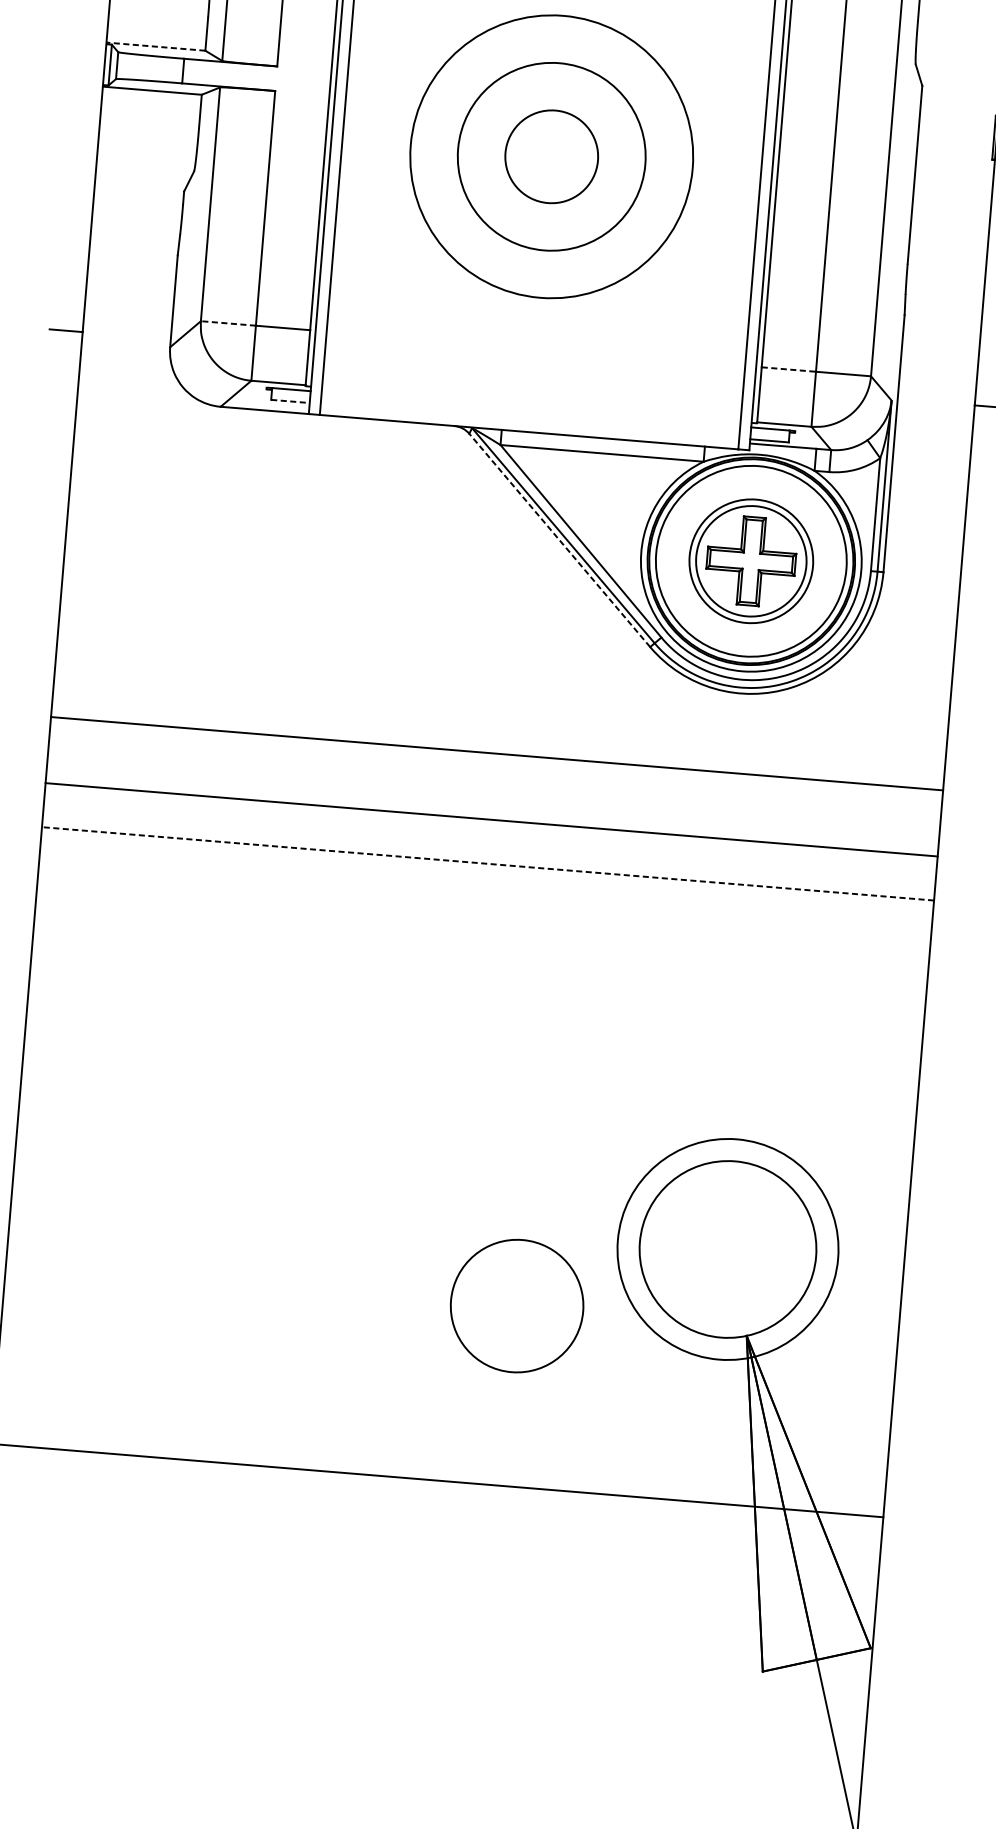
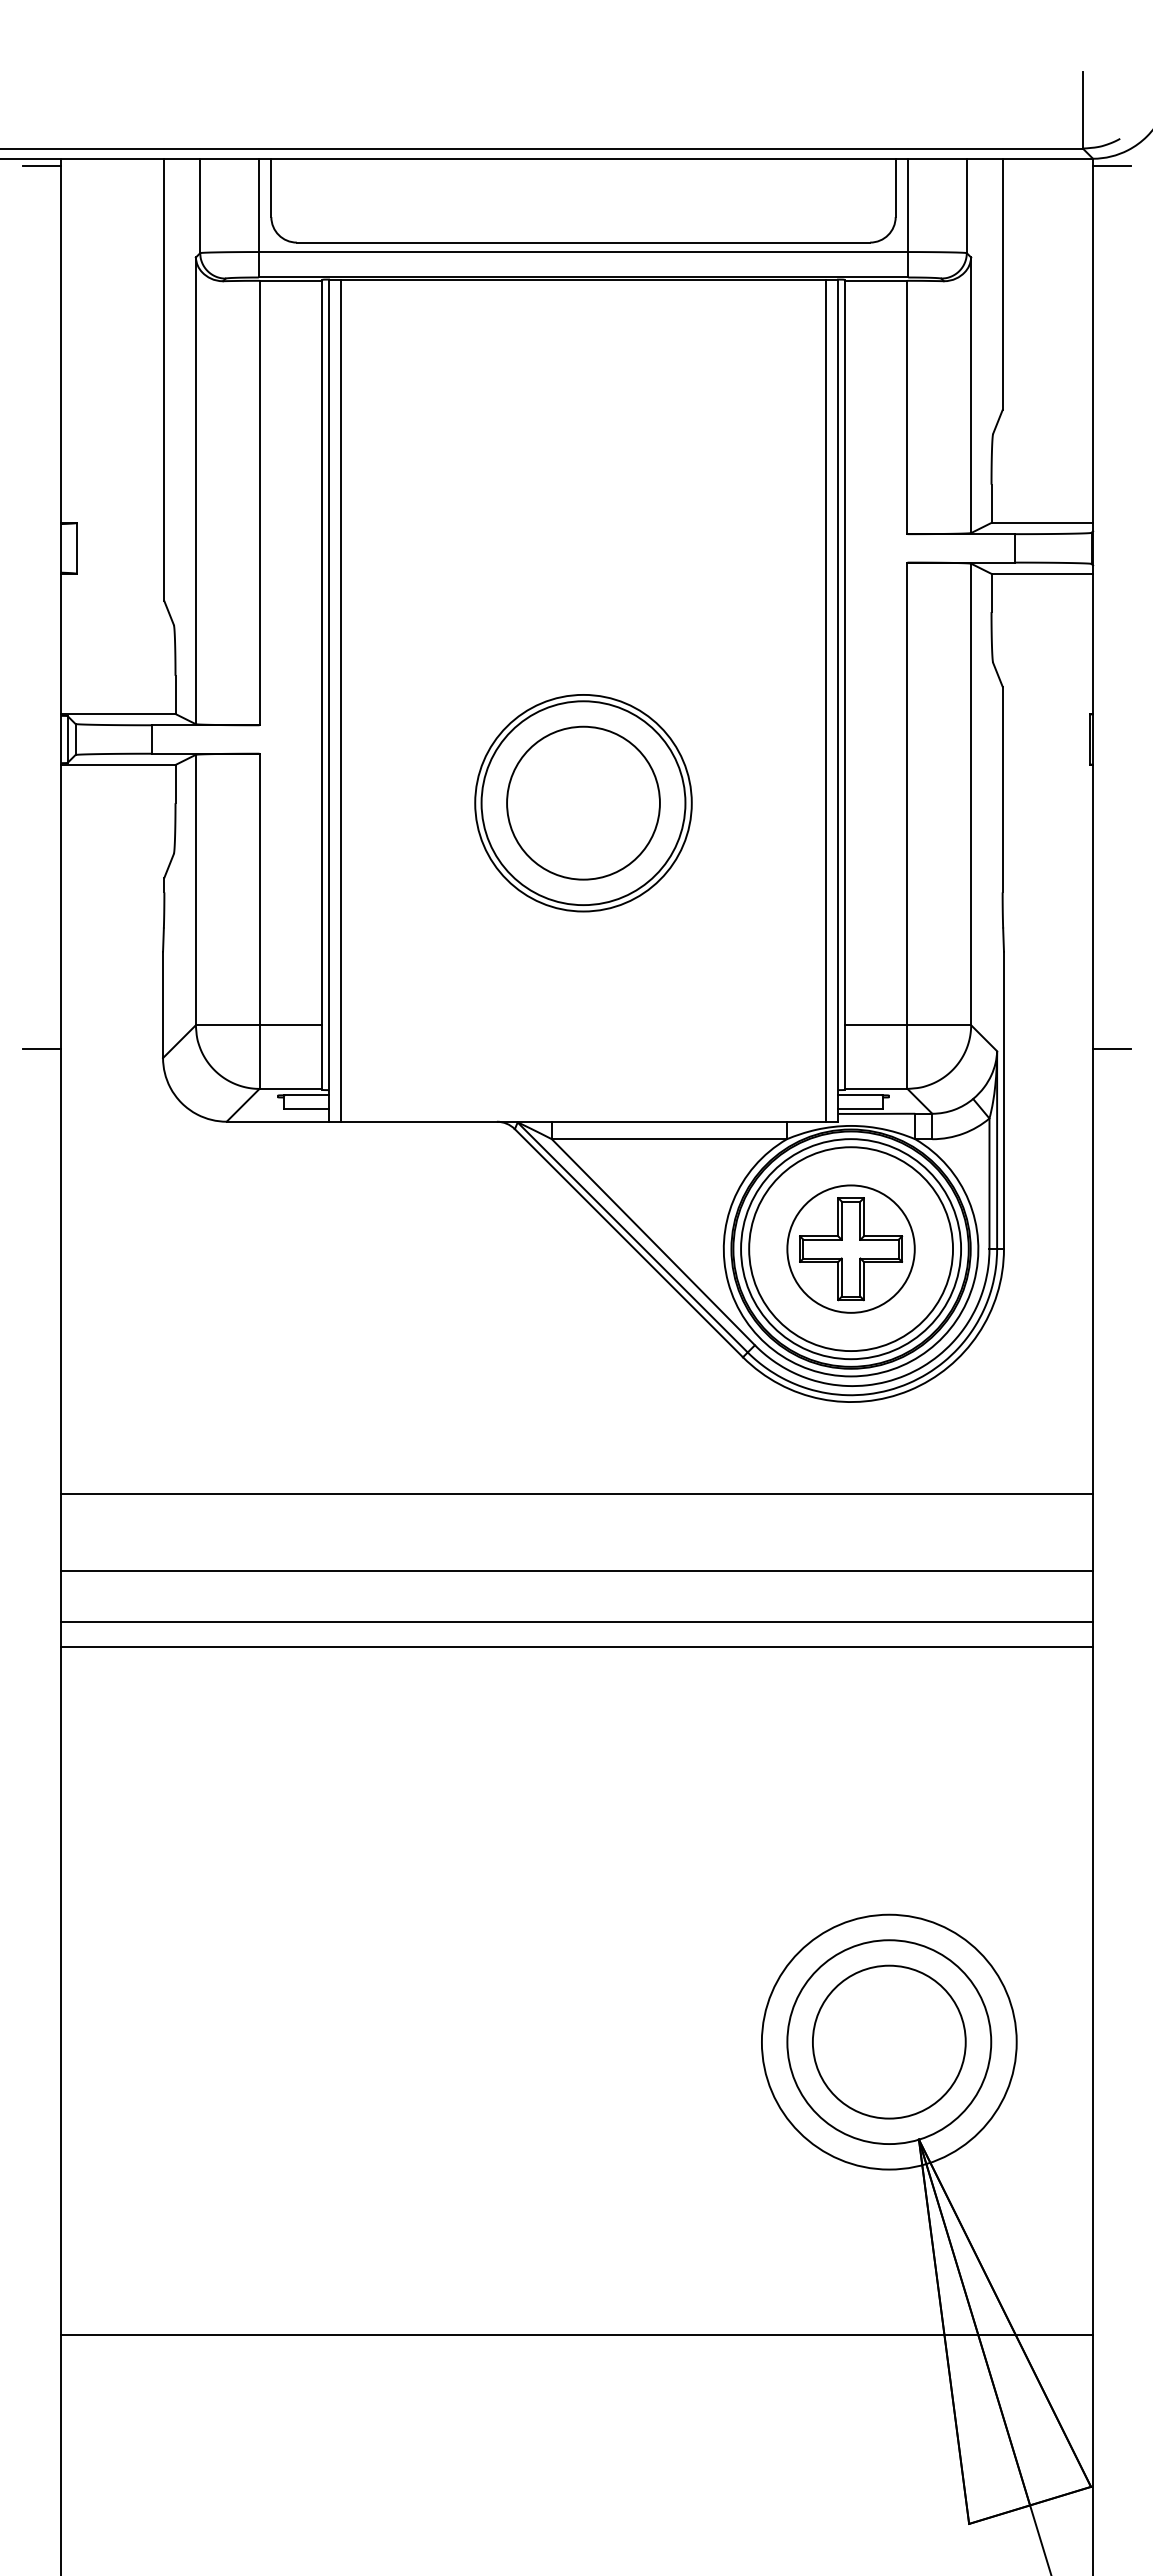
line: (155, 47) -> (117, 714), dashed -> solid
circle: (551, 156) -> (583, 802), size x1.43
circle: (551, 157) -> (583, 803), size x0.62
line: (228, 323) -> (227, 1025), dashed -> solid
line: (789, 369) -> (876, 1025), dashed -> solid
line: (290, 401) -> (306, 1109), dashed -> solid
line: (559, 539) -> (628, 1242), dashed -> solid
circle: (751, 561) -> (851, 1249), size x1.43
line: (487, 863) -> (576, 1621), dashed -> solid
line: (486, 886) -> (577, 1647), added
circle: (517, 1305) -> (889, 2041), moved

